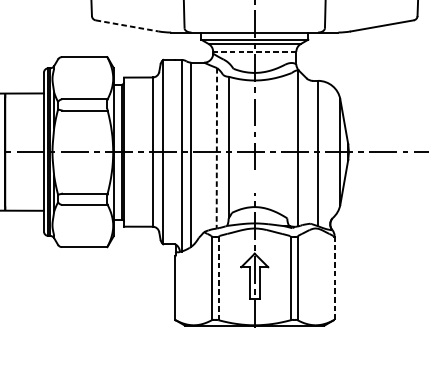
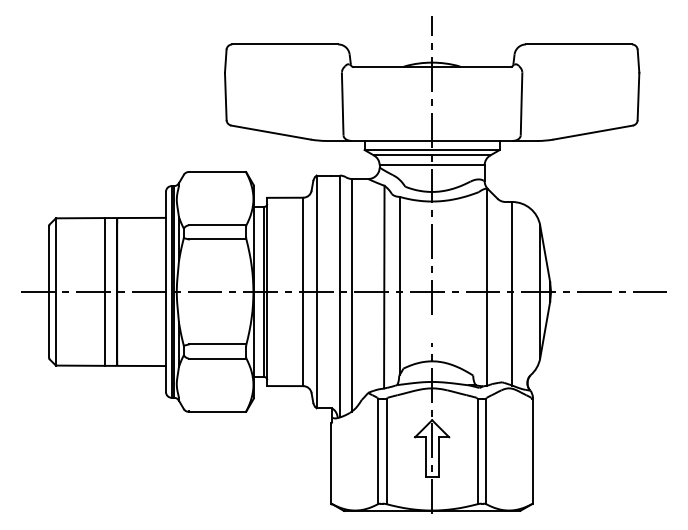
line: (127, 25) -> (271, 132), dashed -> solid
line: (255, 51) -> (432, 165), dashed -> solid
line: (217, 148) -> (384, 287), dashed -> solid
line: (334, 277) -> (532, 450), dashed -> solid
line: (218, 278) -> (386, 451), dashed -> solid

